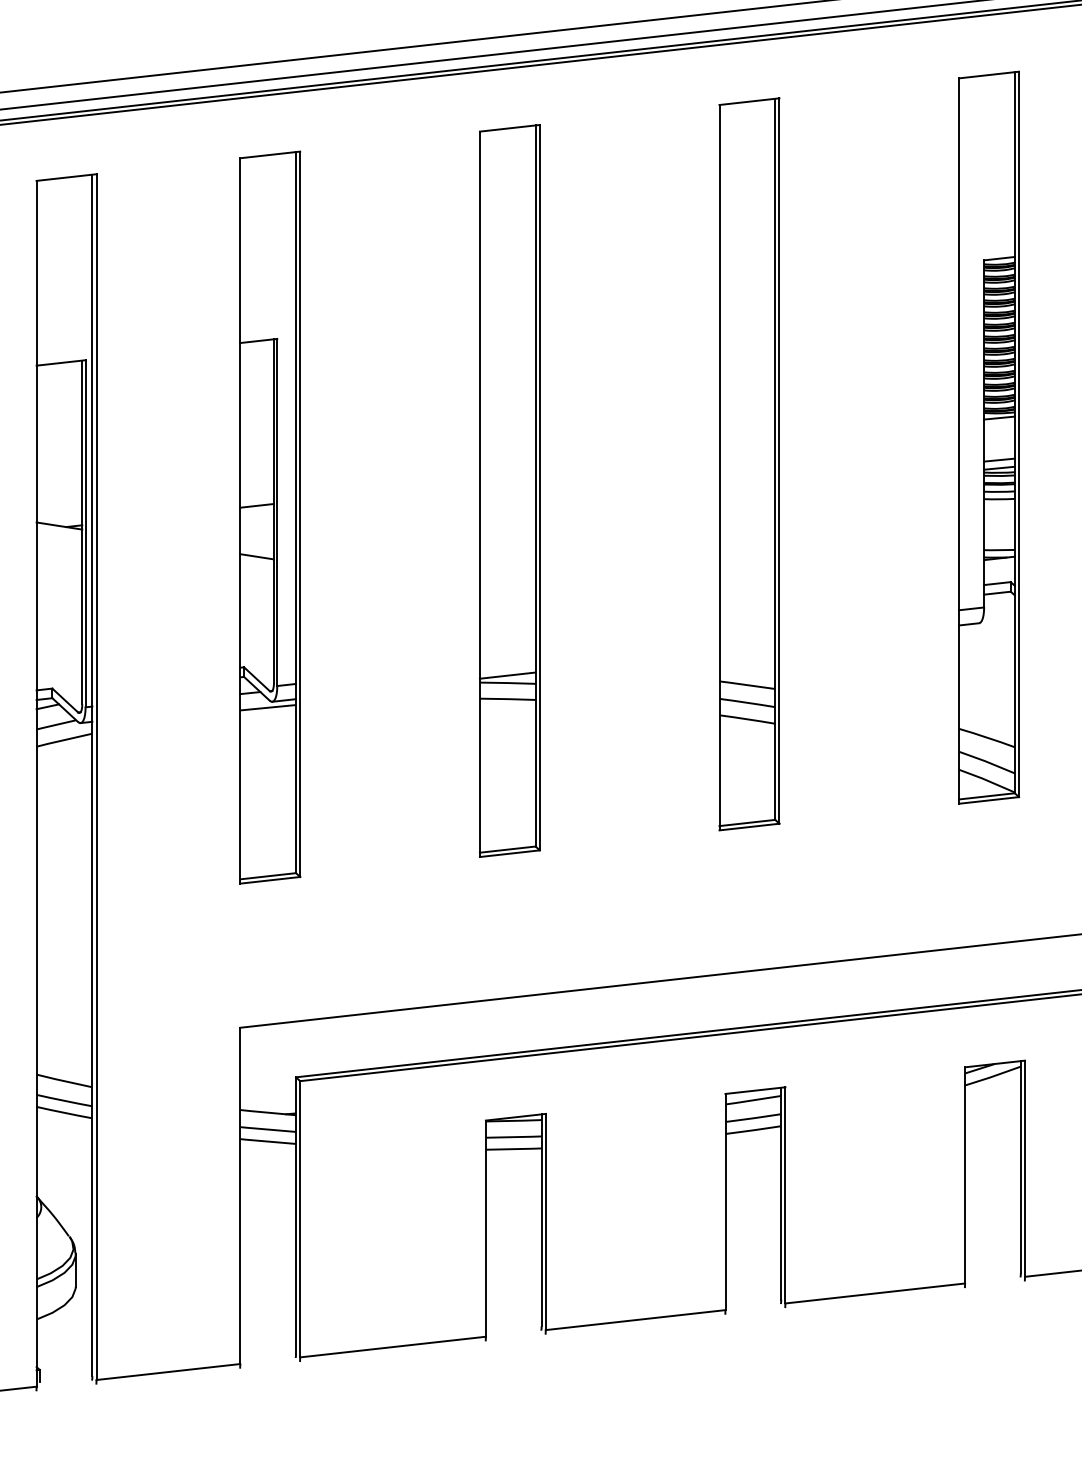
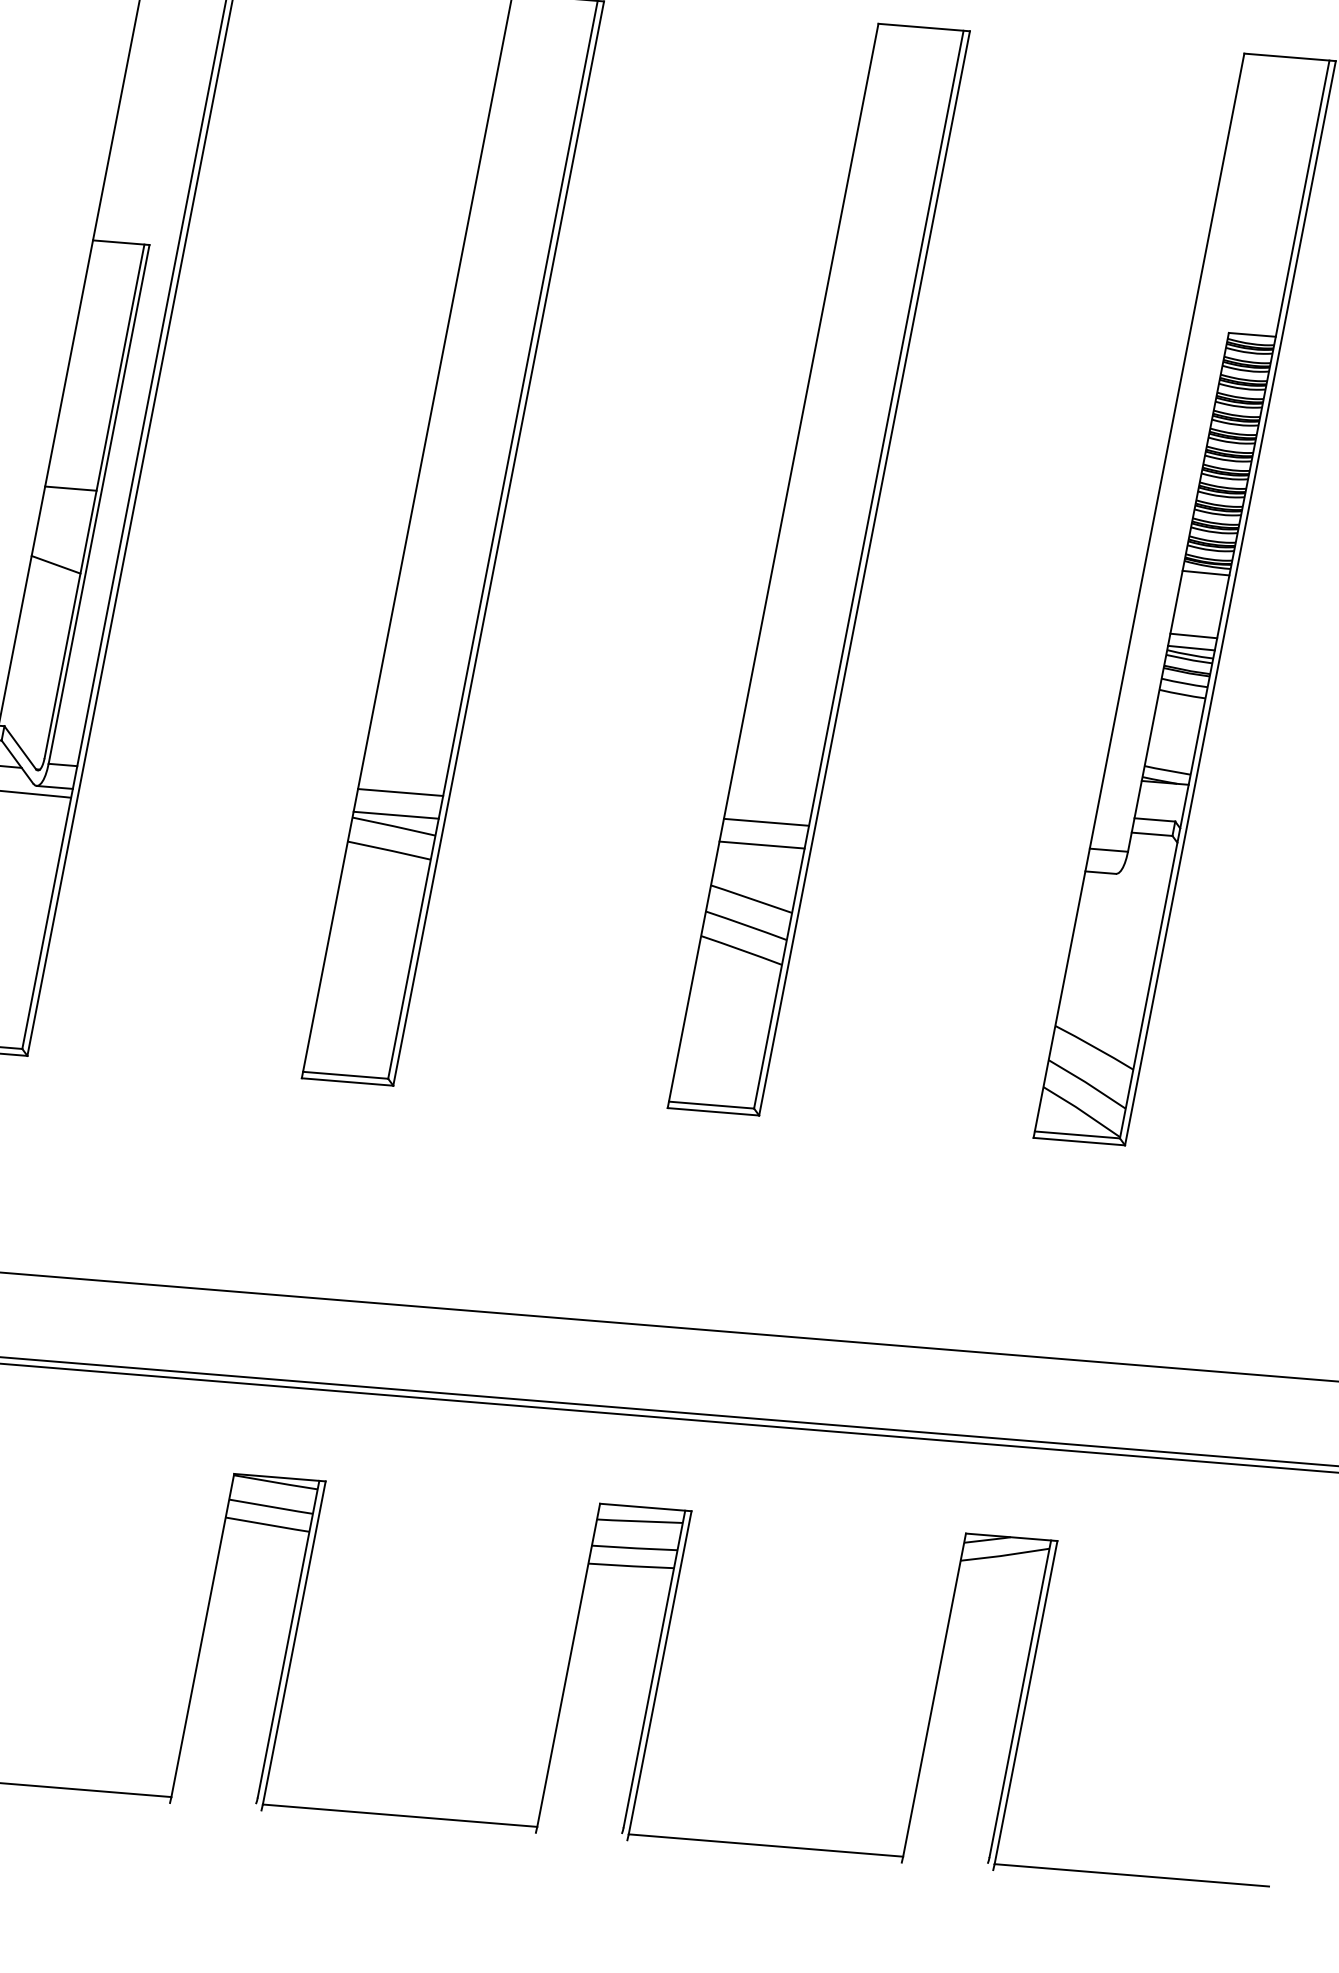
line: (747, 633) -> (766, 821), added
line: (747, 648) -> (762, 844), added
line: (507, 660) -> (400, 792), added

